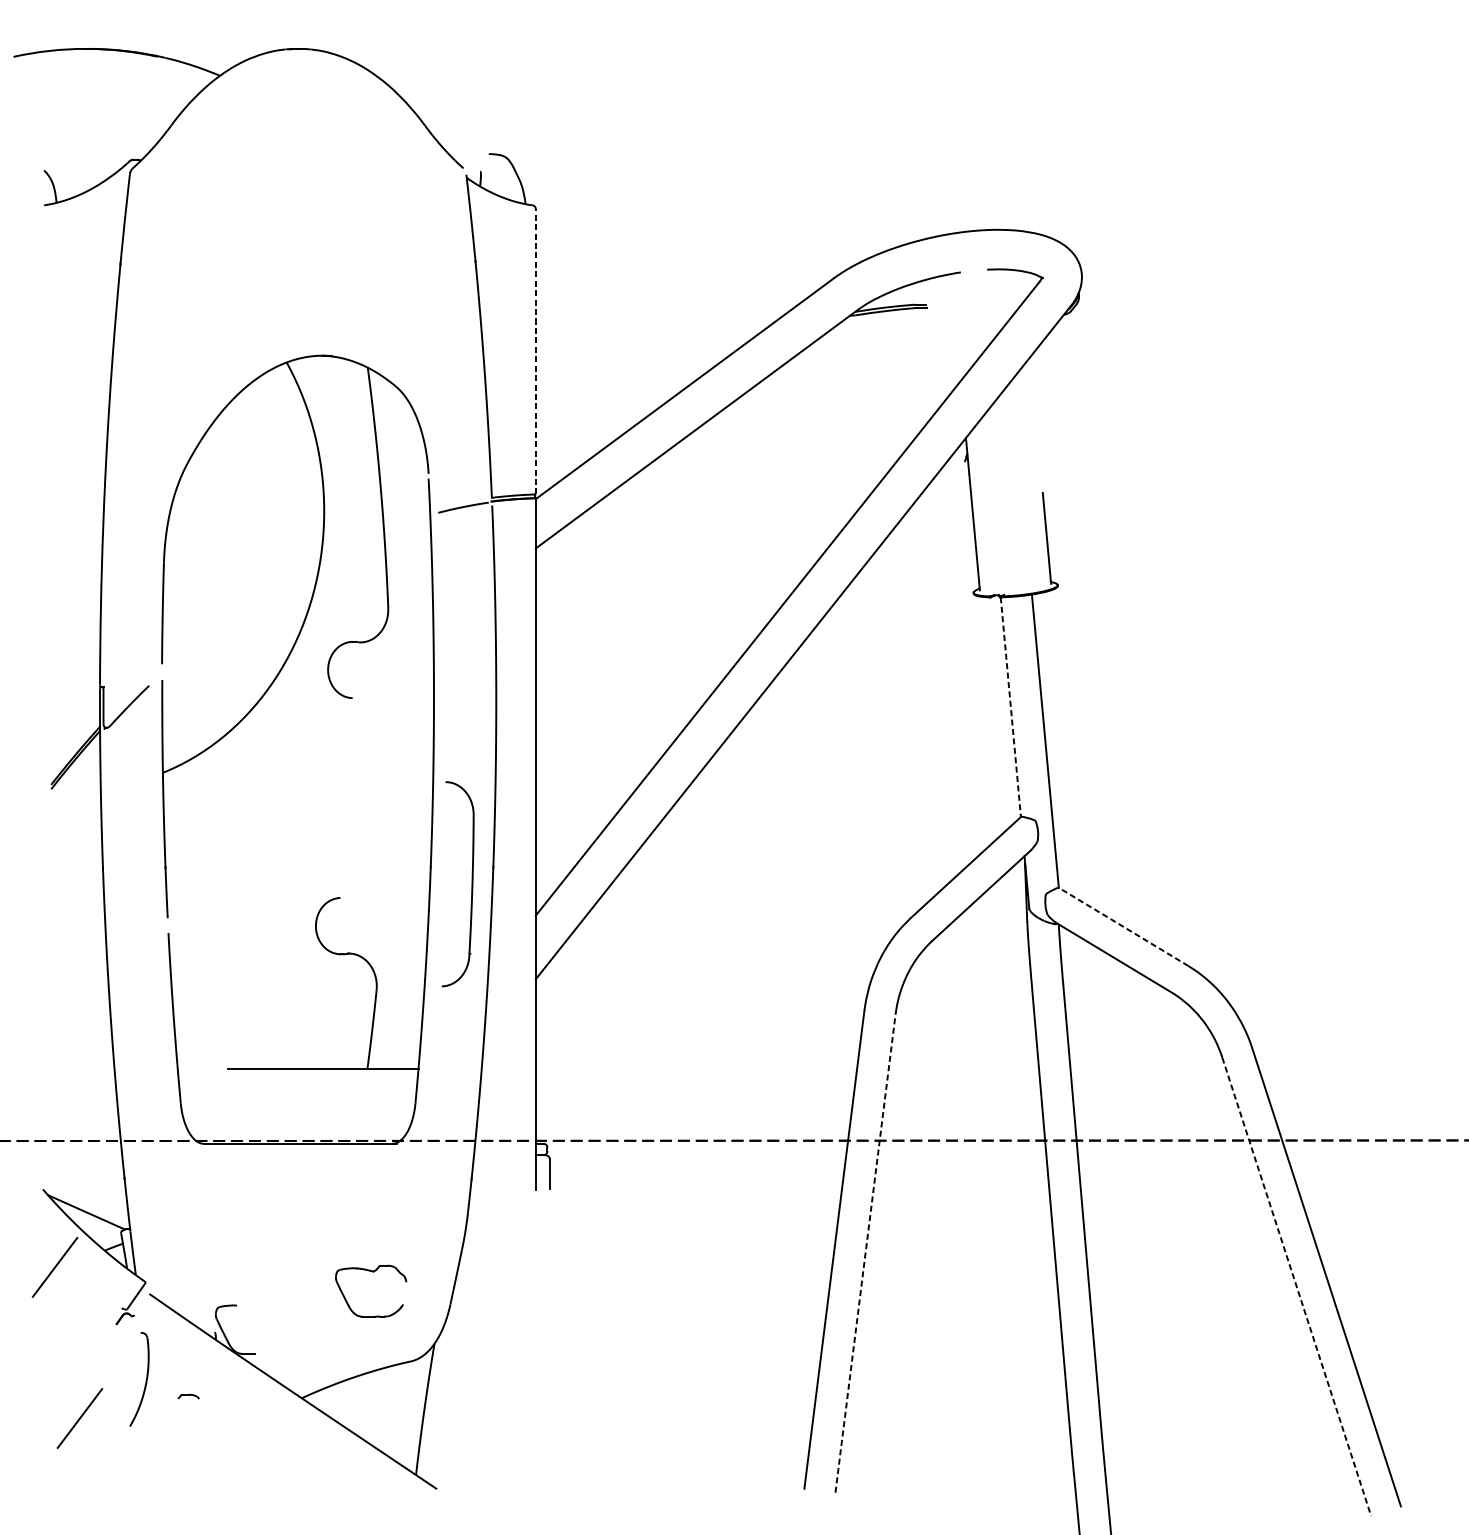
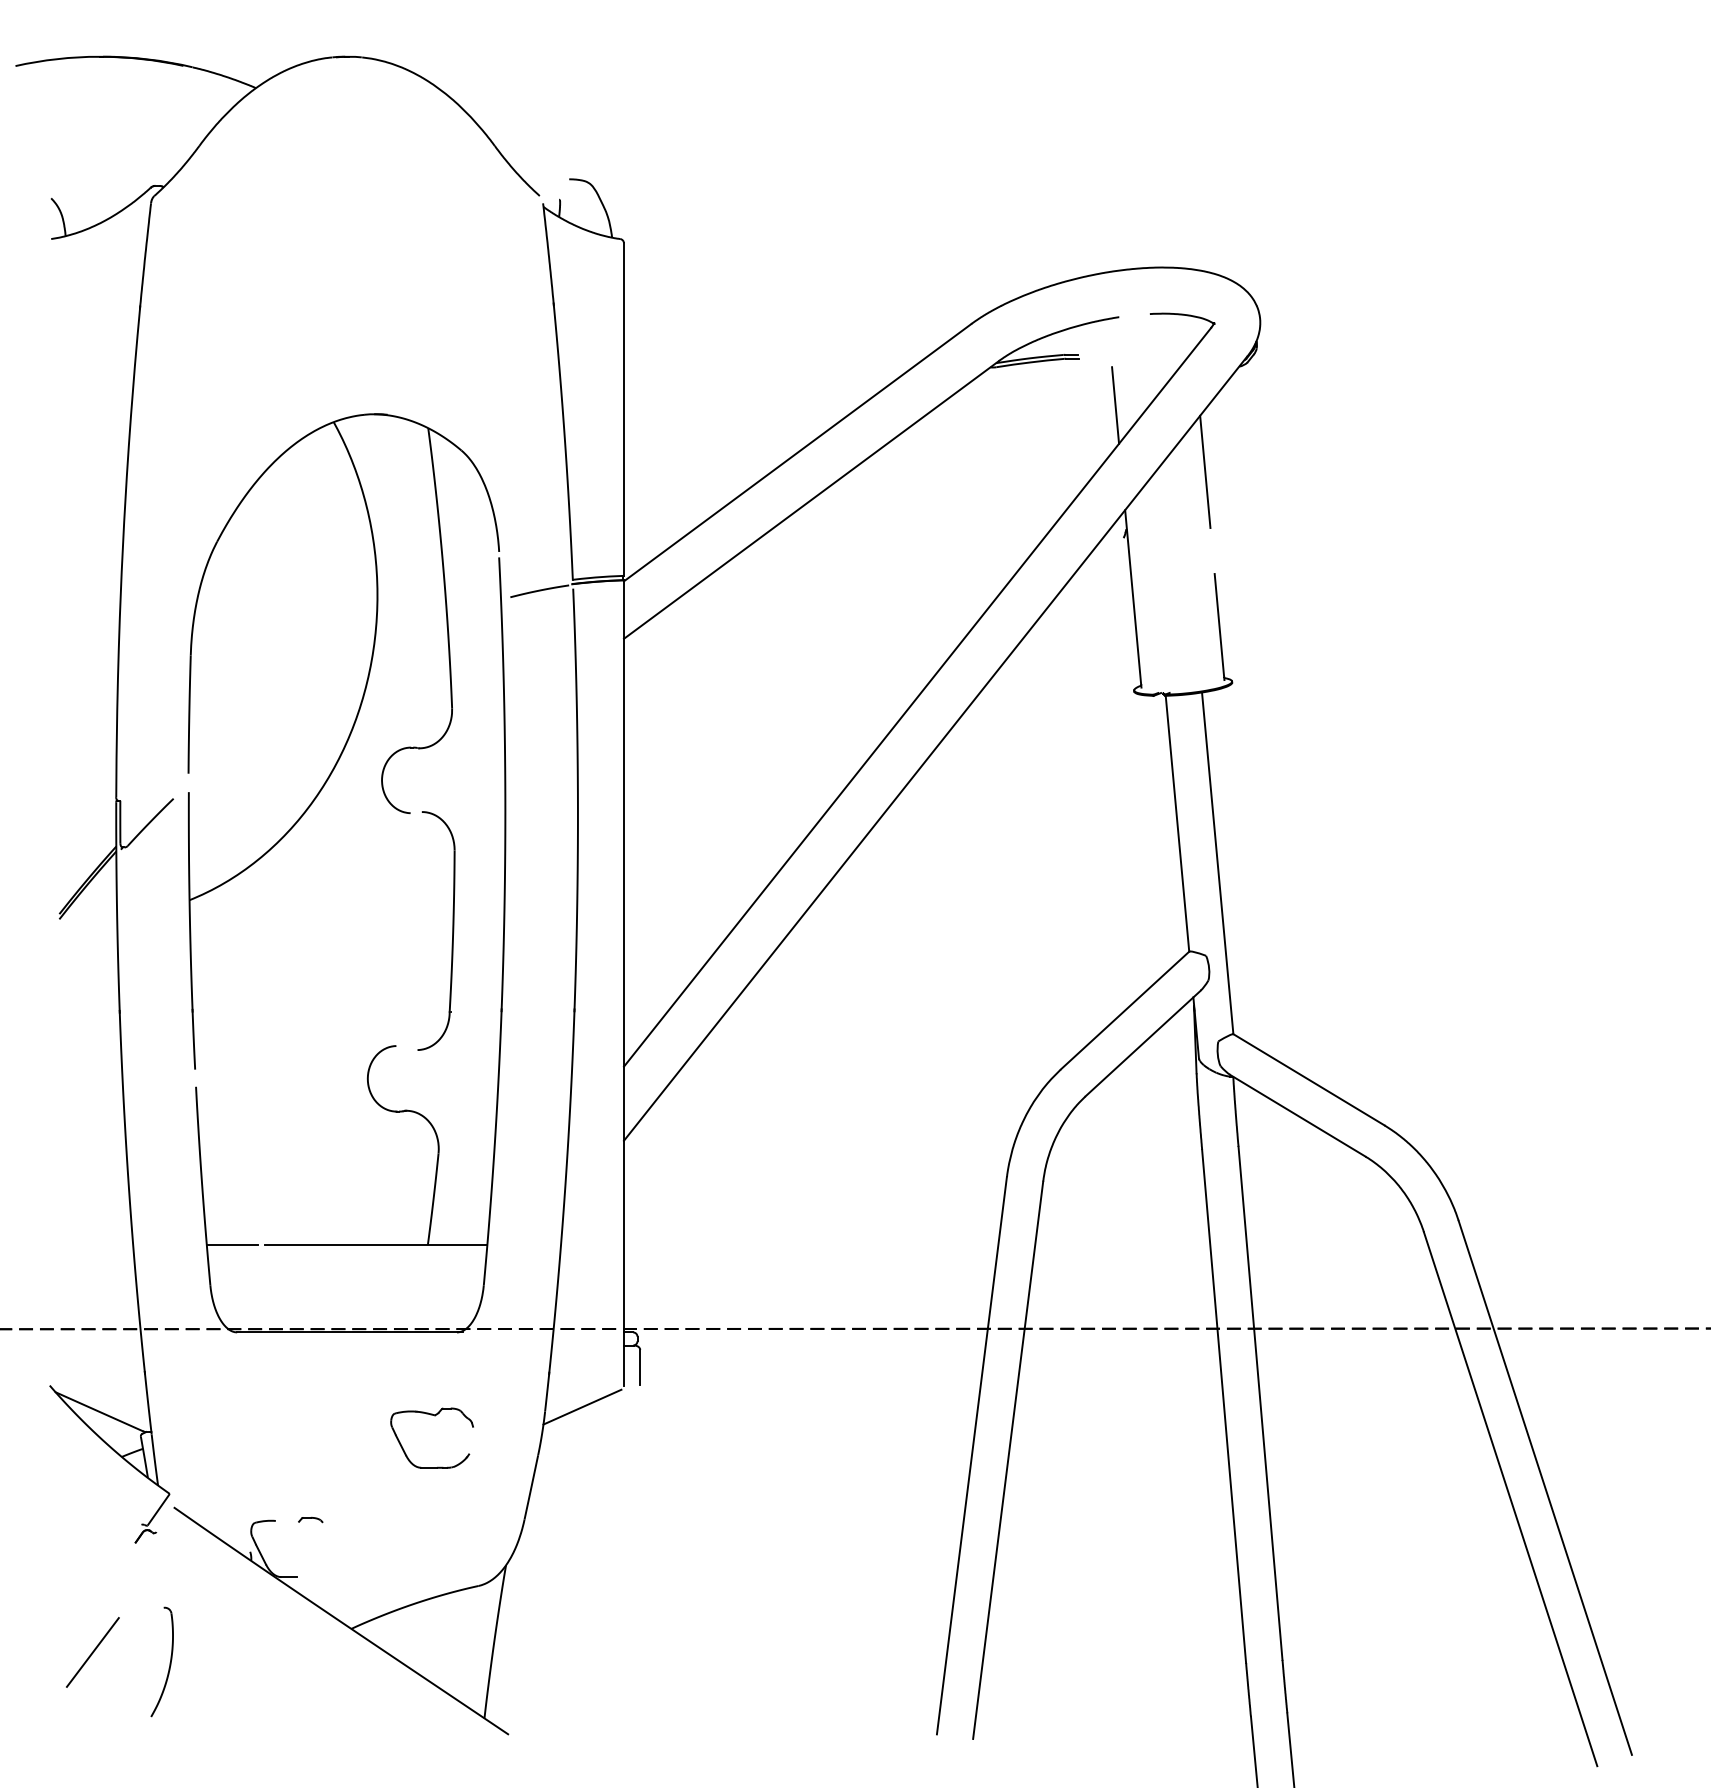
line: (957, 348) -> (1115, 405), added
line: (535, 351) -> (623, 409), dashed -> solid
line: (1034, 404) -> (1205, 471), added
line: (1010, 707) -> (1177, 824), dashed -> solid
part: (471, 883) -> (452, 930), moved
line: (1123, 926) -> (1308, 1079), dashed -> solid
line: (198, 1068) -> (231, 1244), added
line: (500, 1207) -> (582, 1406), added
line: (865, 1253) -> (1008, 1460), dashed -> solid
line: (54, 1267) -> (63, 1476), removed
part: (373, 1272) -> (434, 1416), moved
line: (1296, 1287) -> (1510, 1499), dashed -> solid
part: (145, 1379) -> (169, 1662), moved
part: (188, 1396) -> (310, 1519), moved

